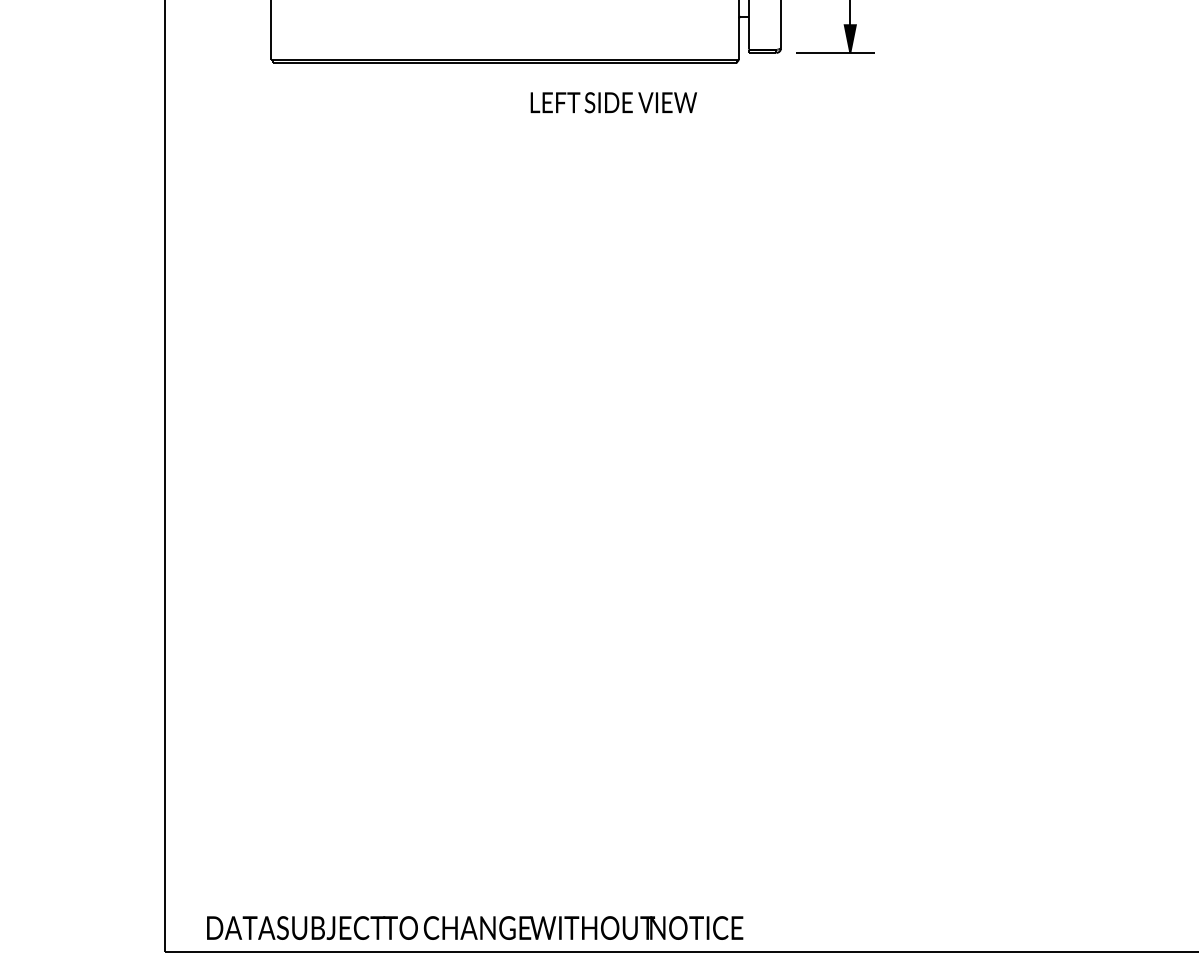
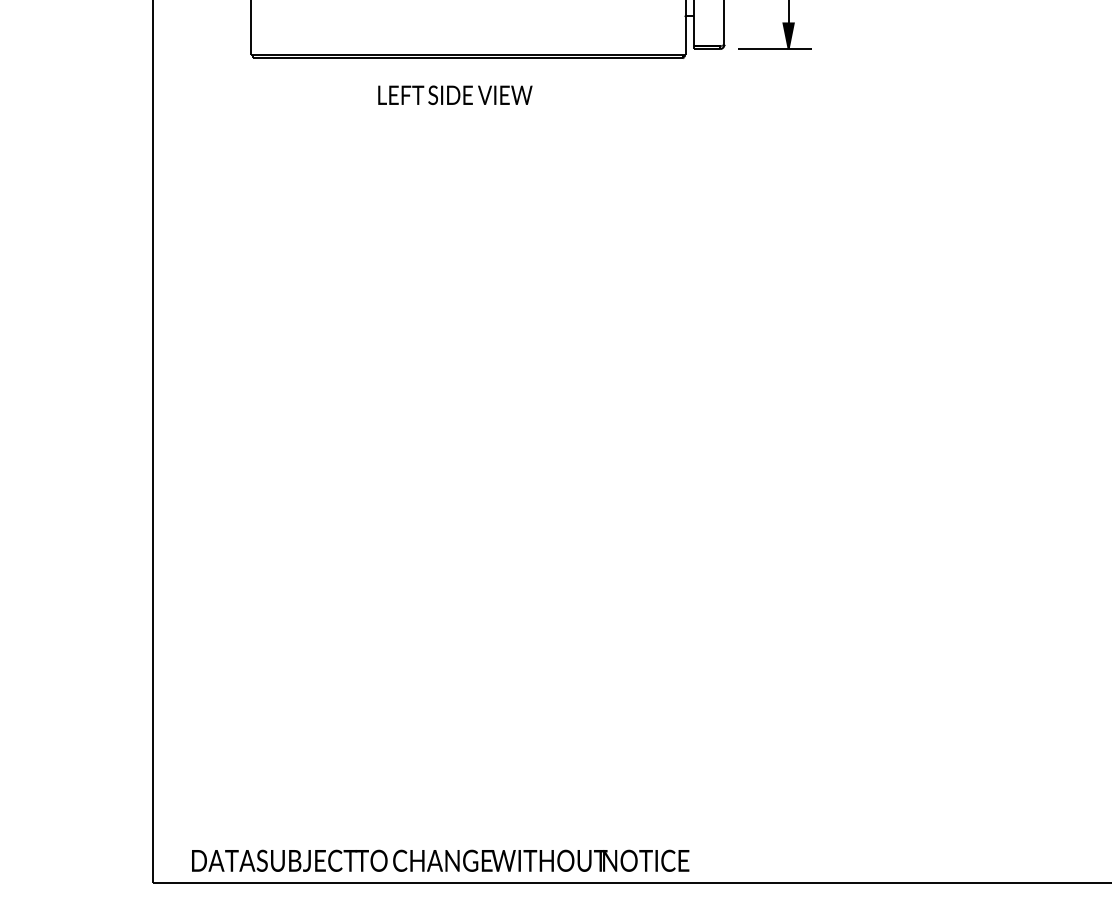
text: (614, 101) -> (455, 94), moved

